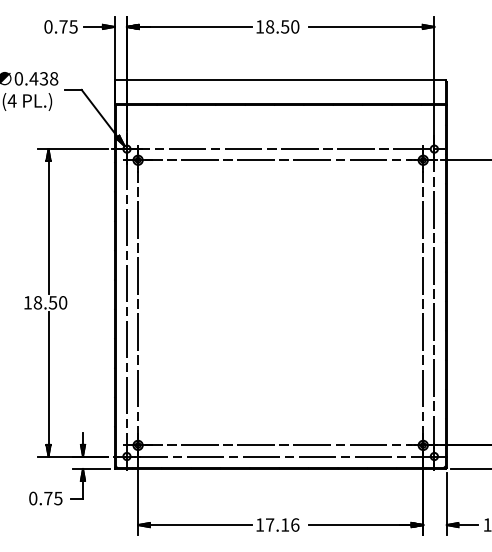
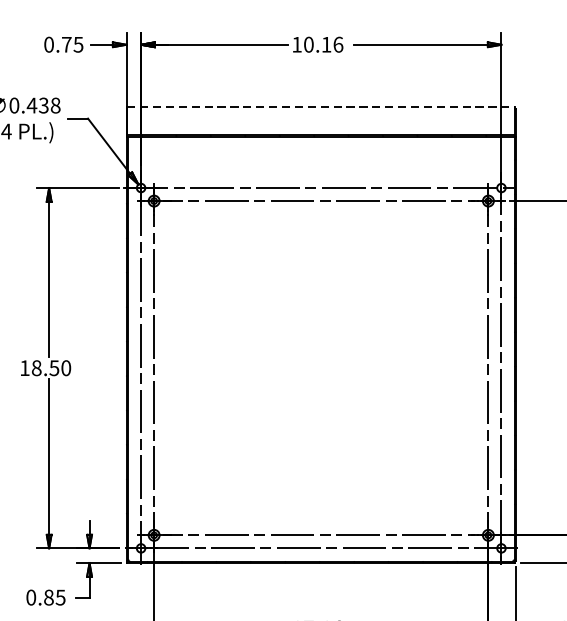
text: (282, 26) -> (323, 44), 18.50 -> 10.16
line: (280, 80) -> (321, 107), solid -> dashed
text: (48, 498) -> (49, 597), 0.75 -> 0.85

